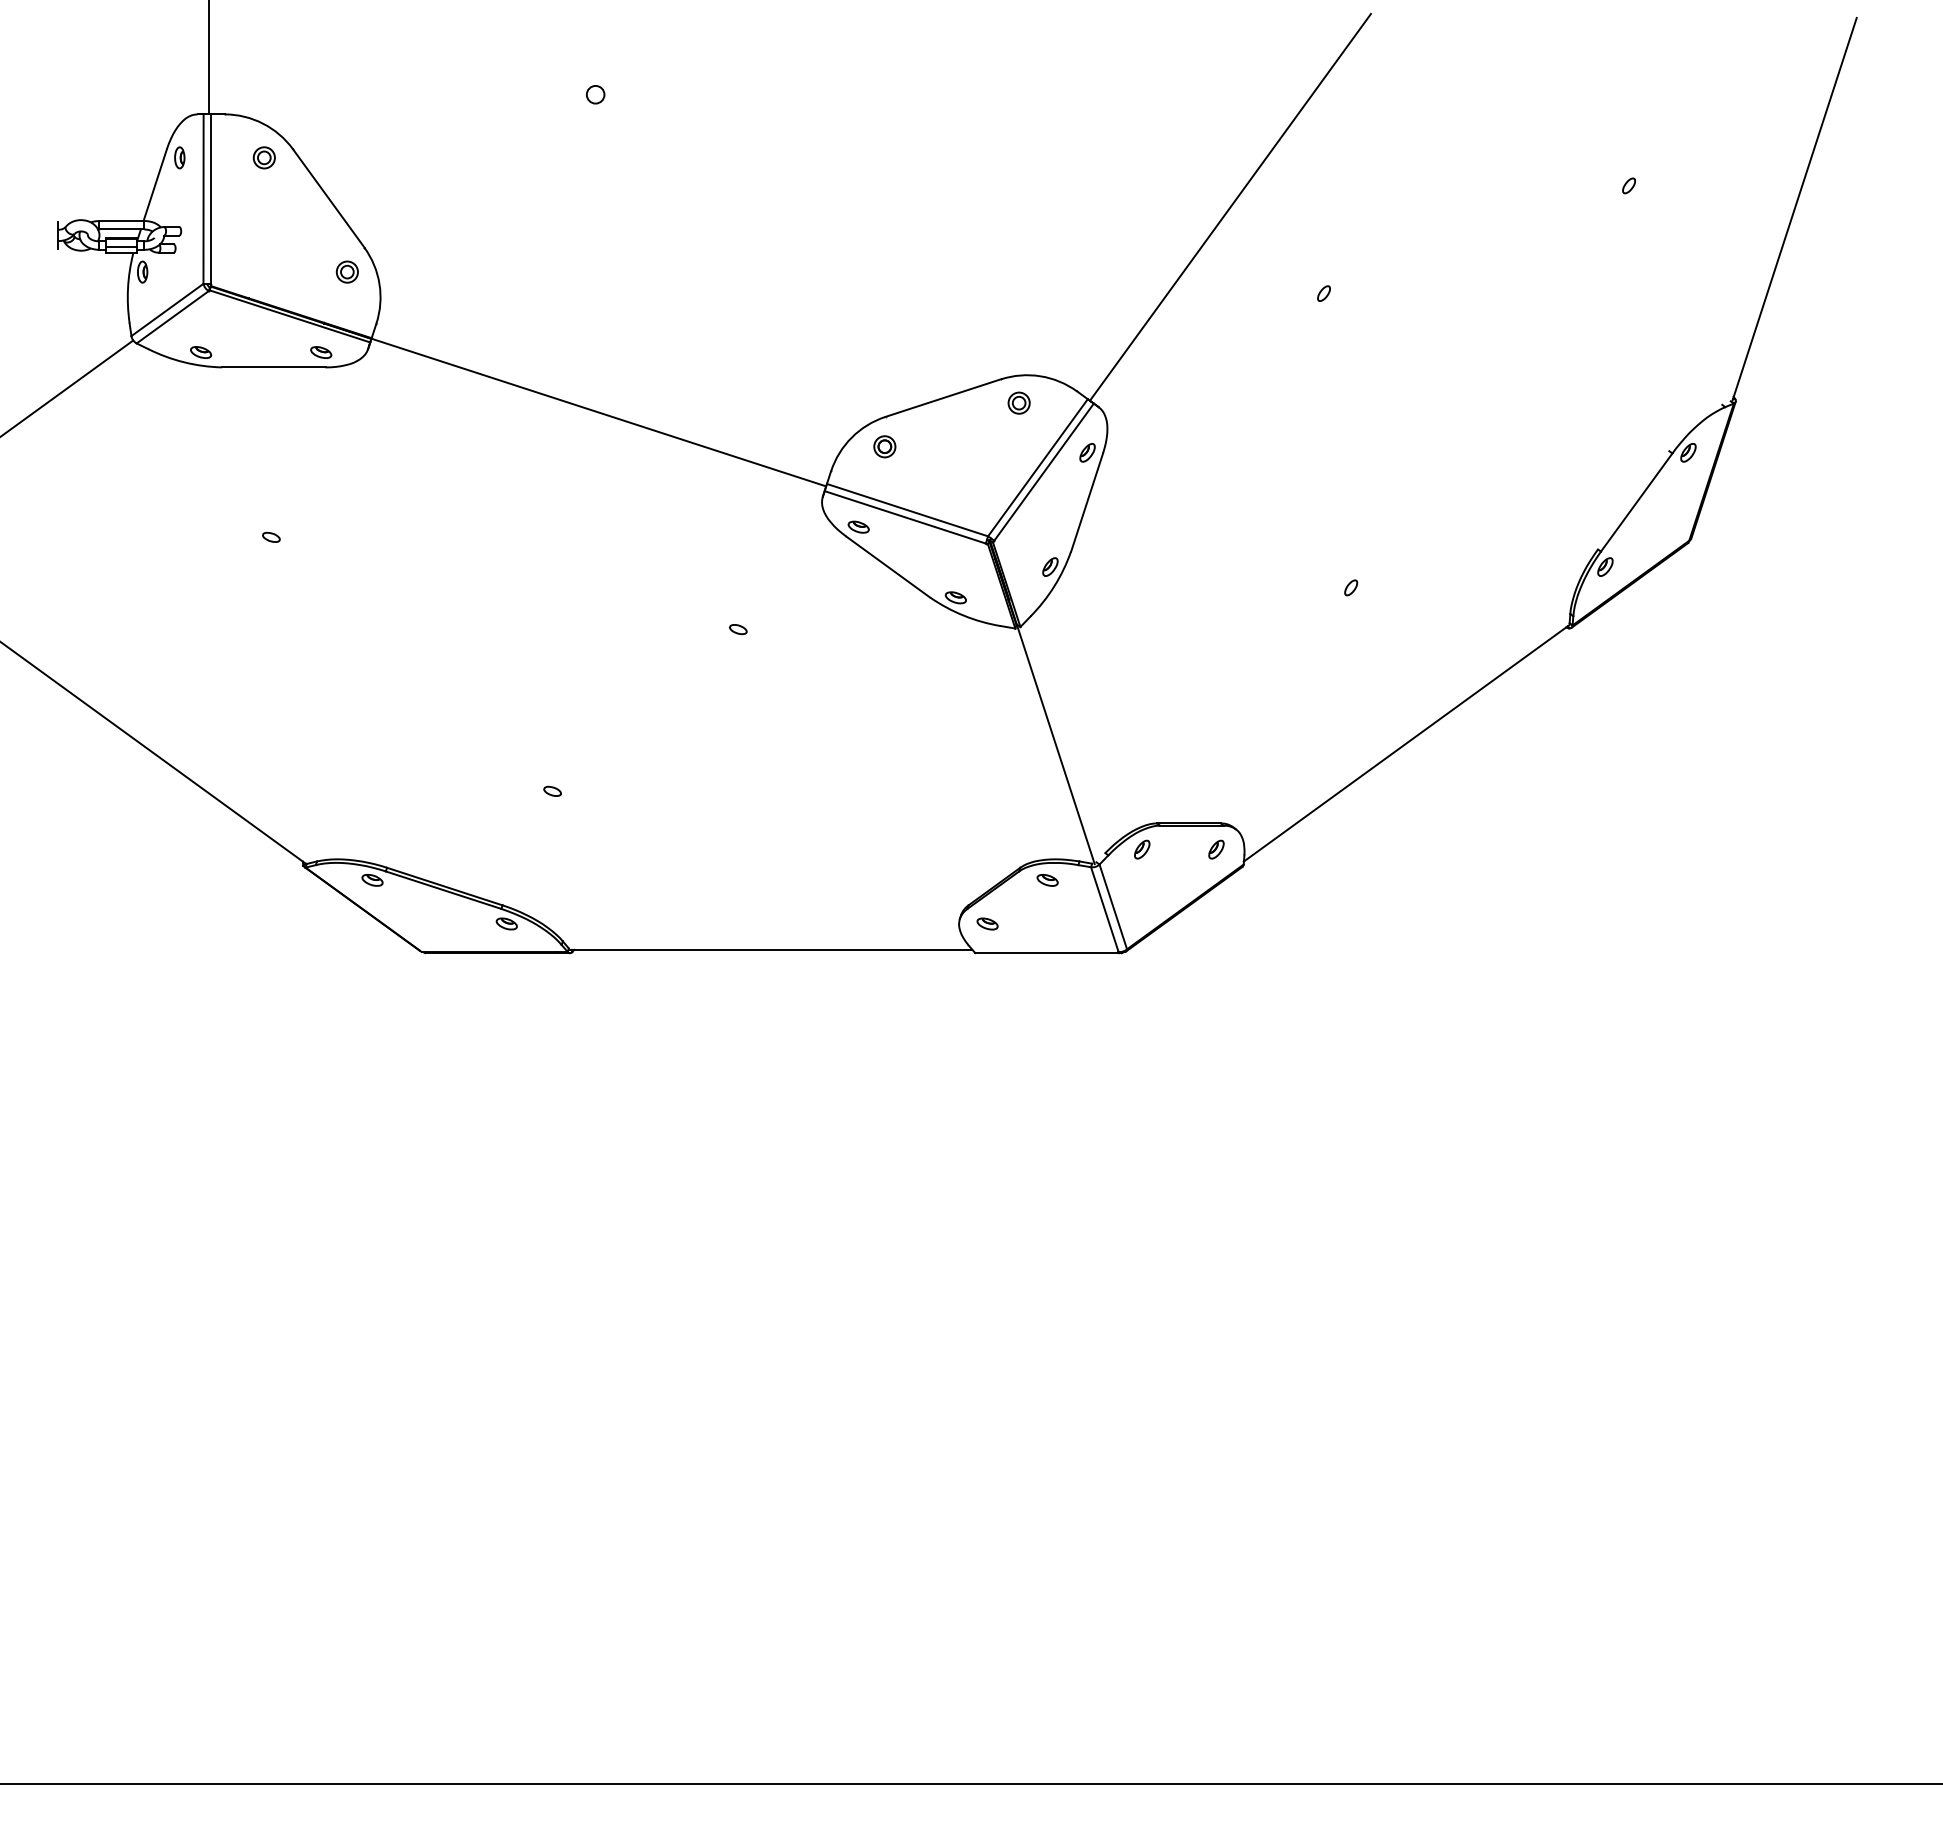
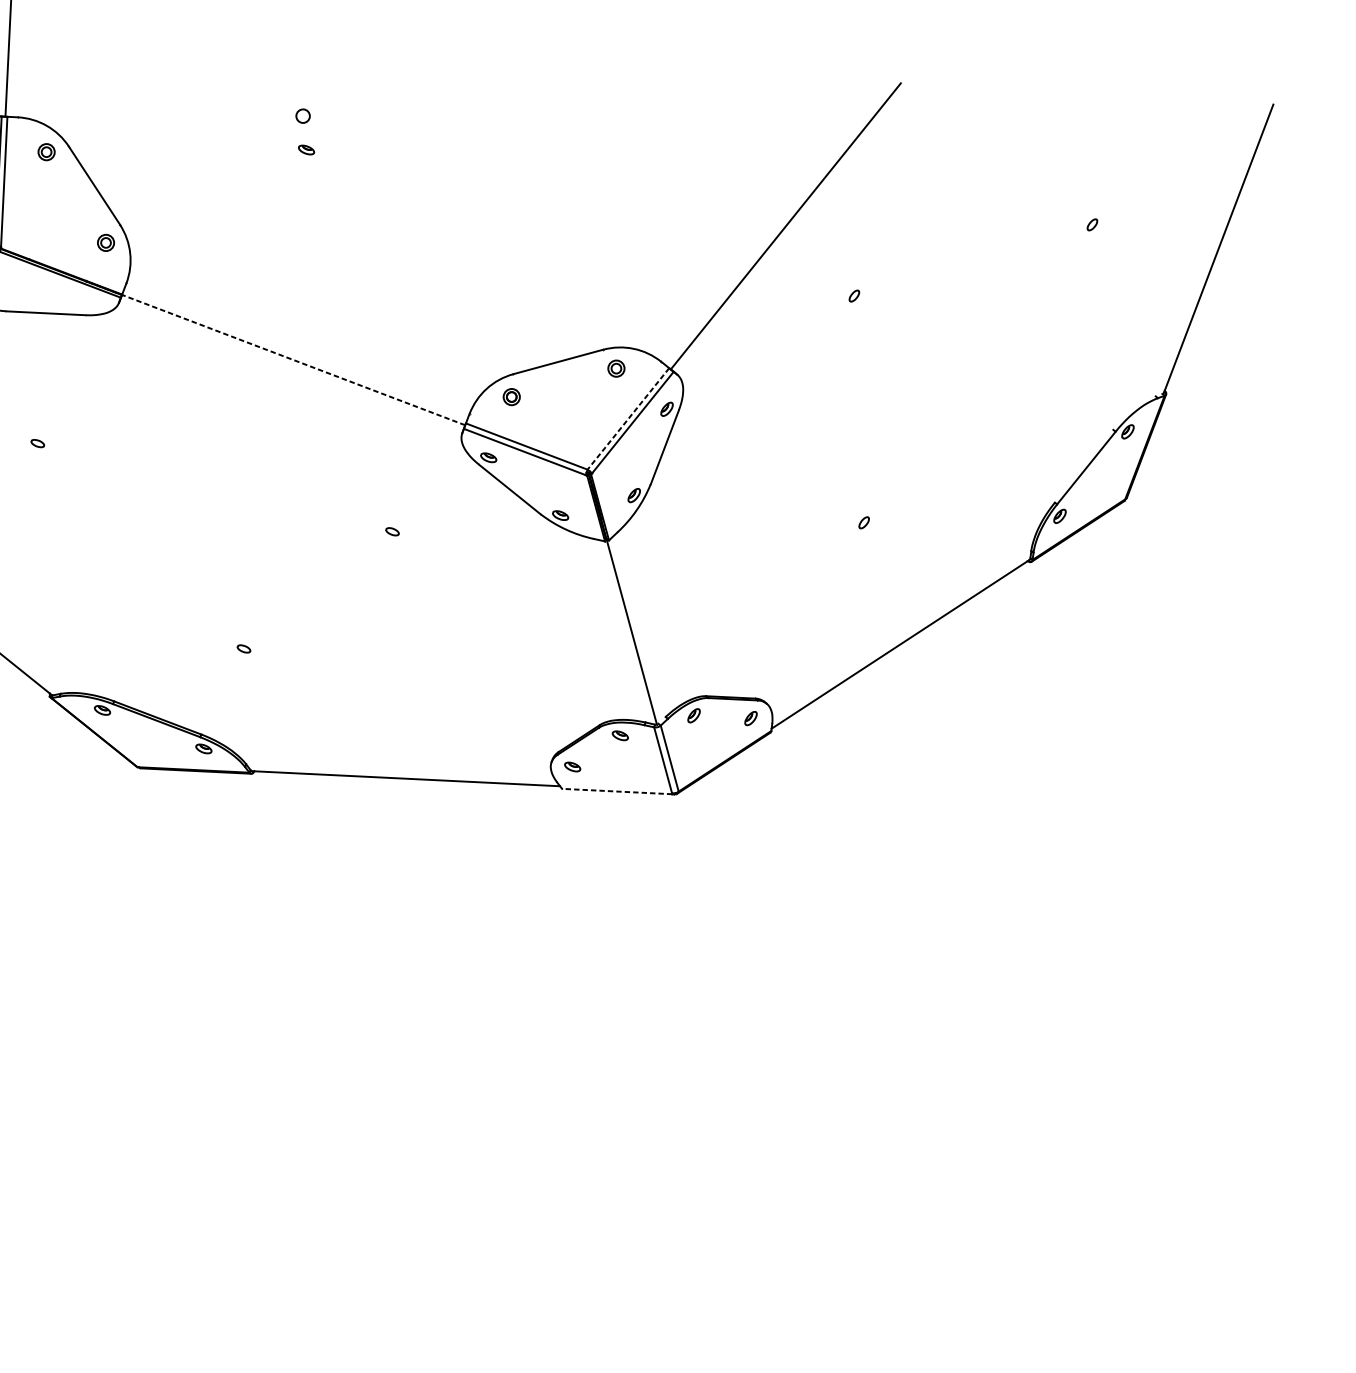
part: (321, 352) -> (306, 150), moved
line: (575, 404) -> (276, 353), solid -> dashed
line: (1037, 467) -> (628, 418), solid -> dashed
line: (1047, 953) -> (617, 791), solid -> dashed

